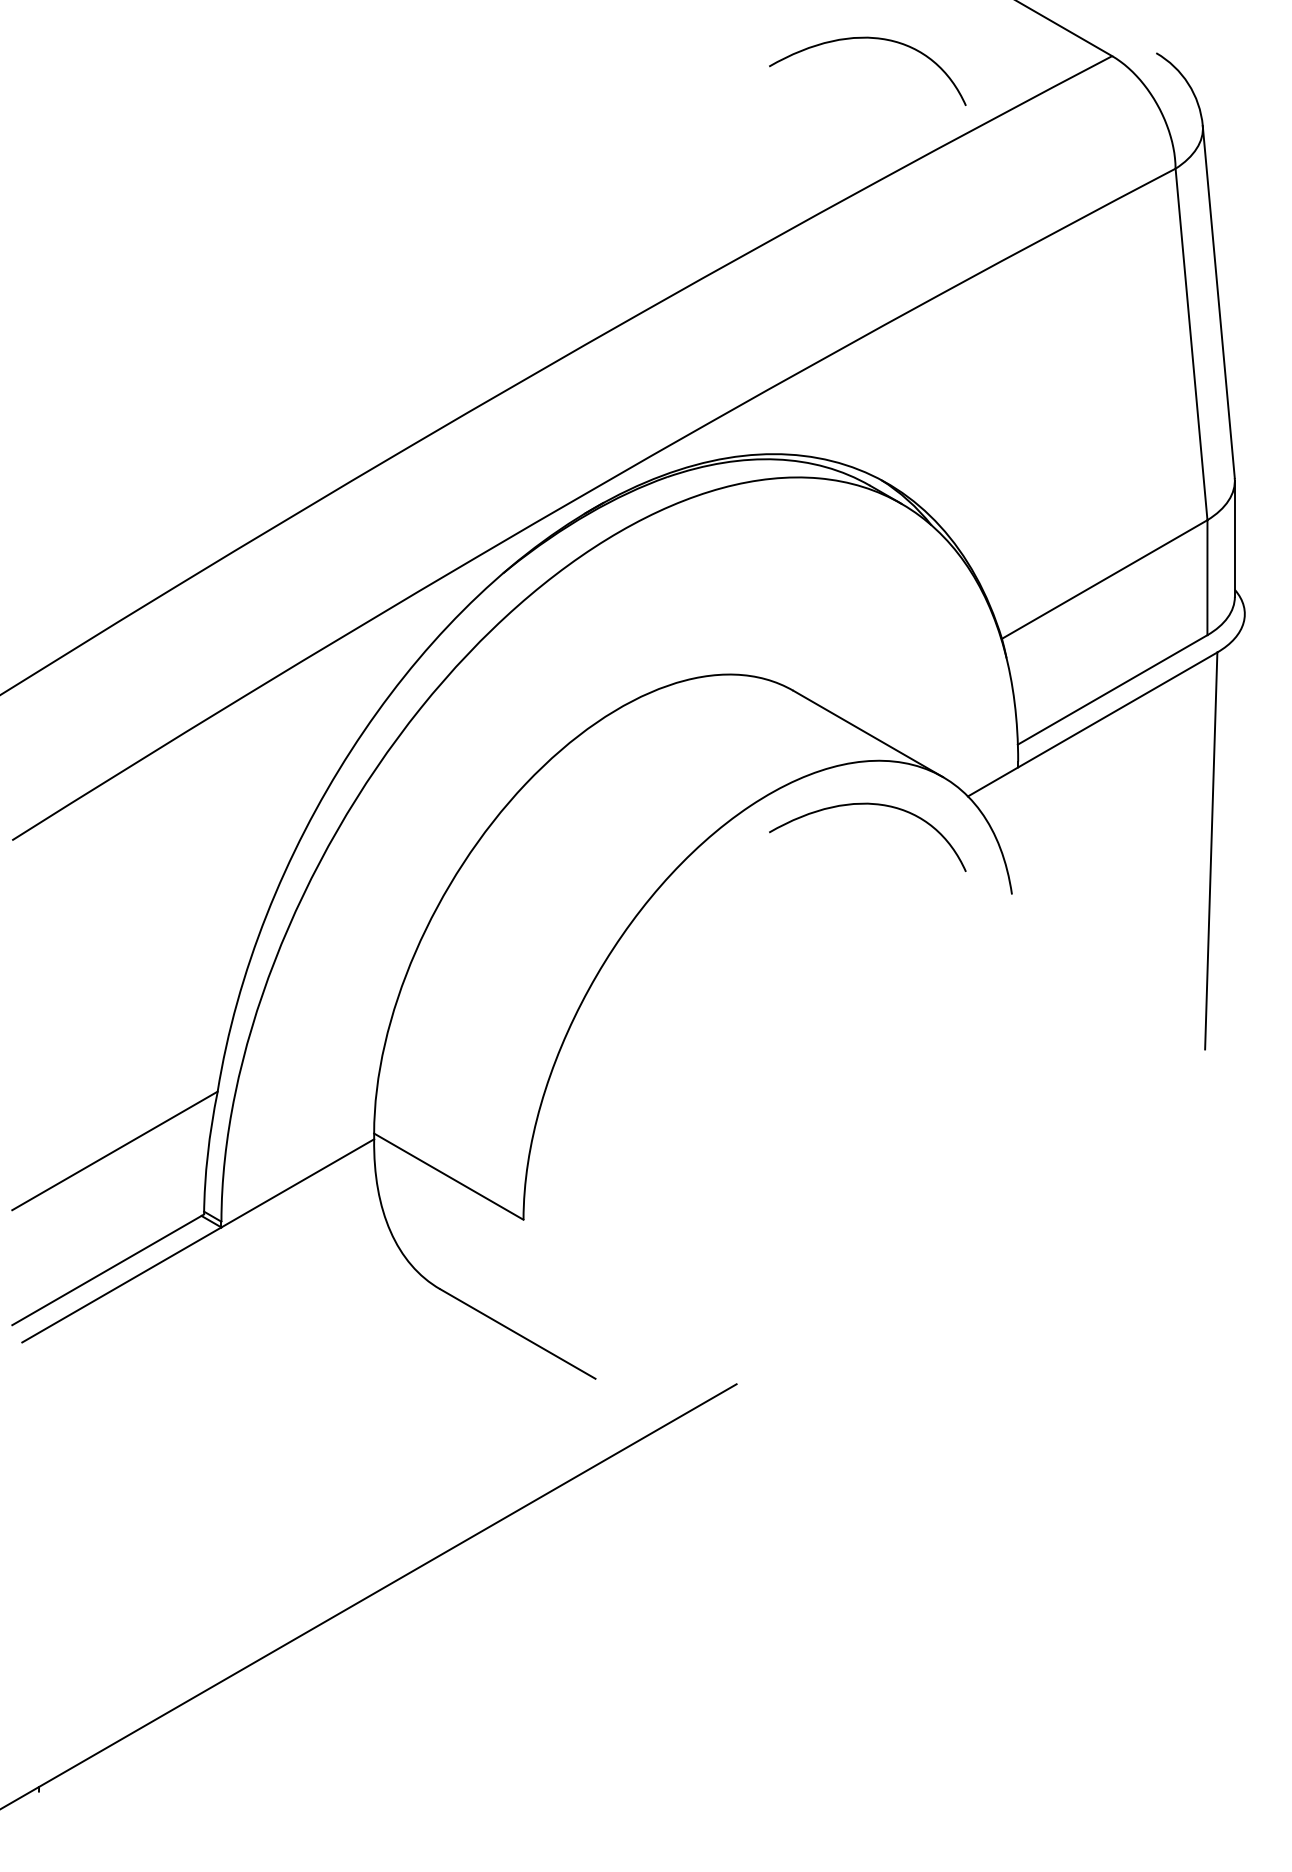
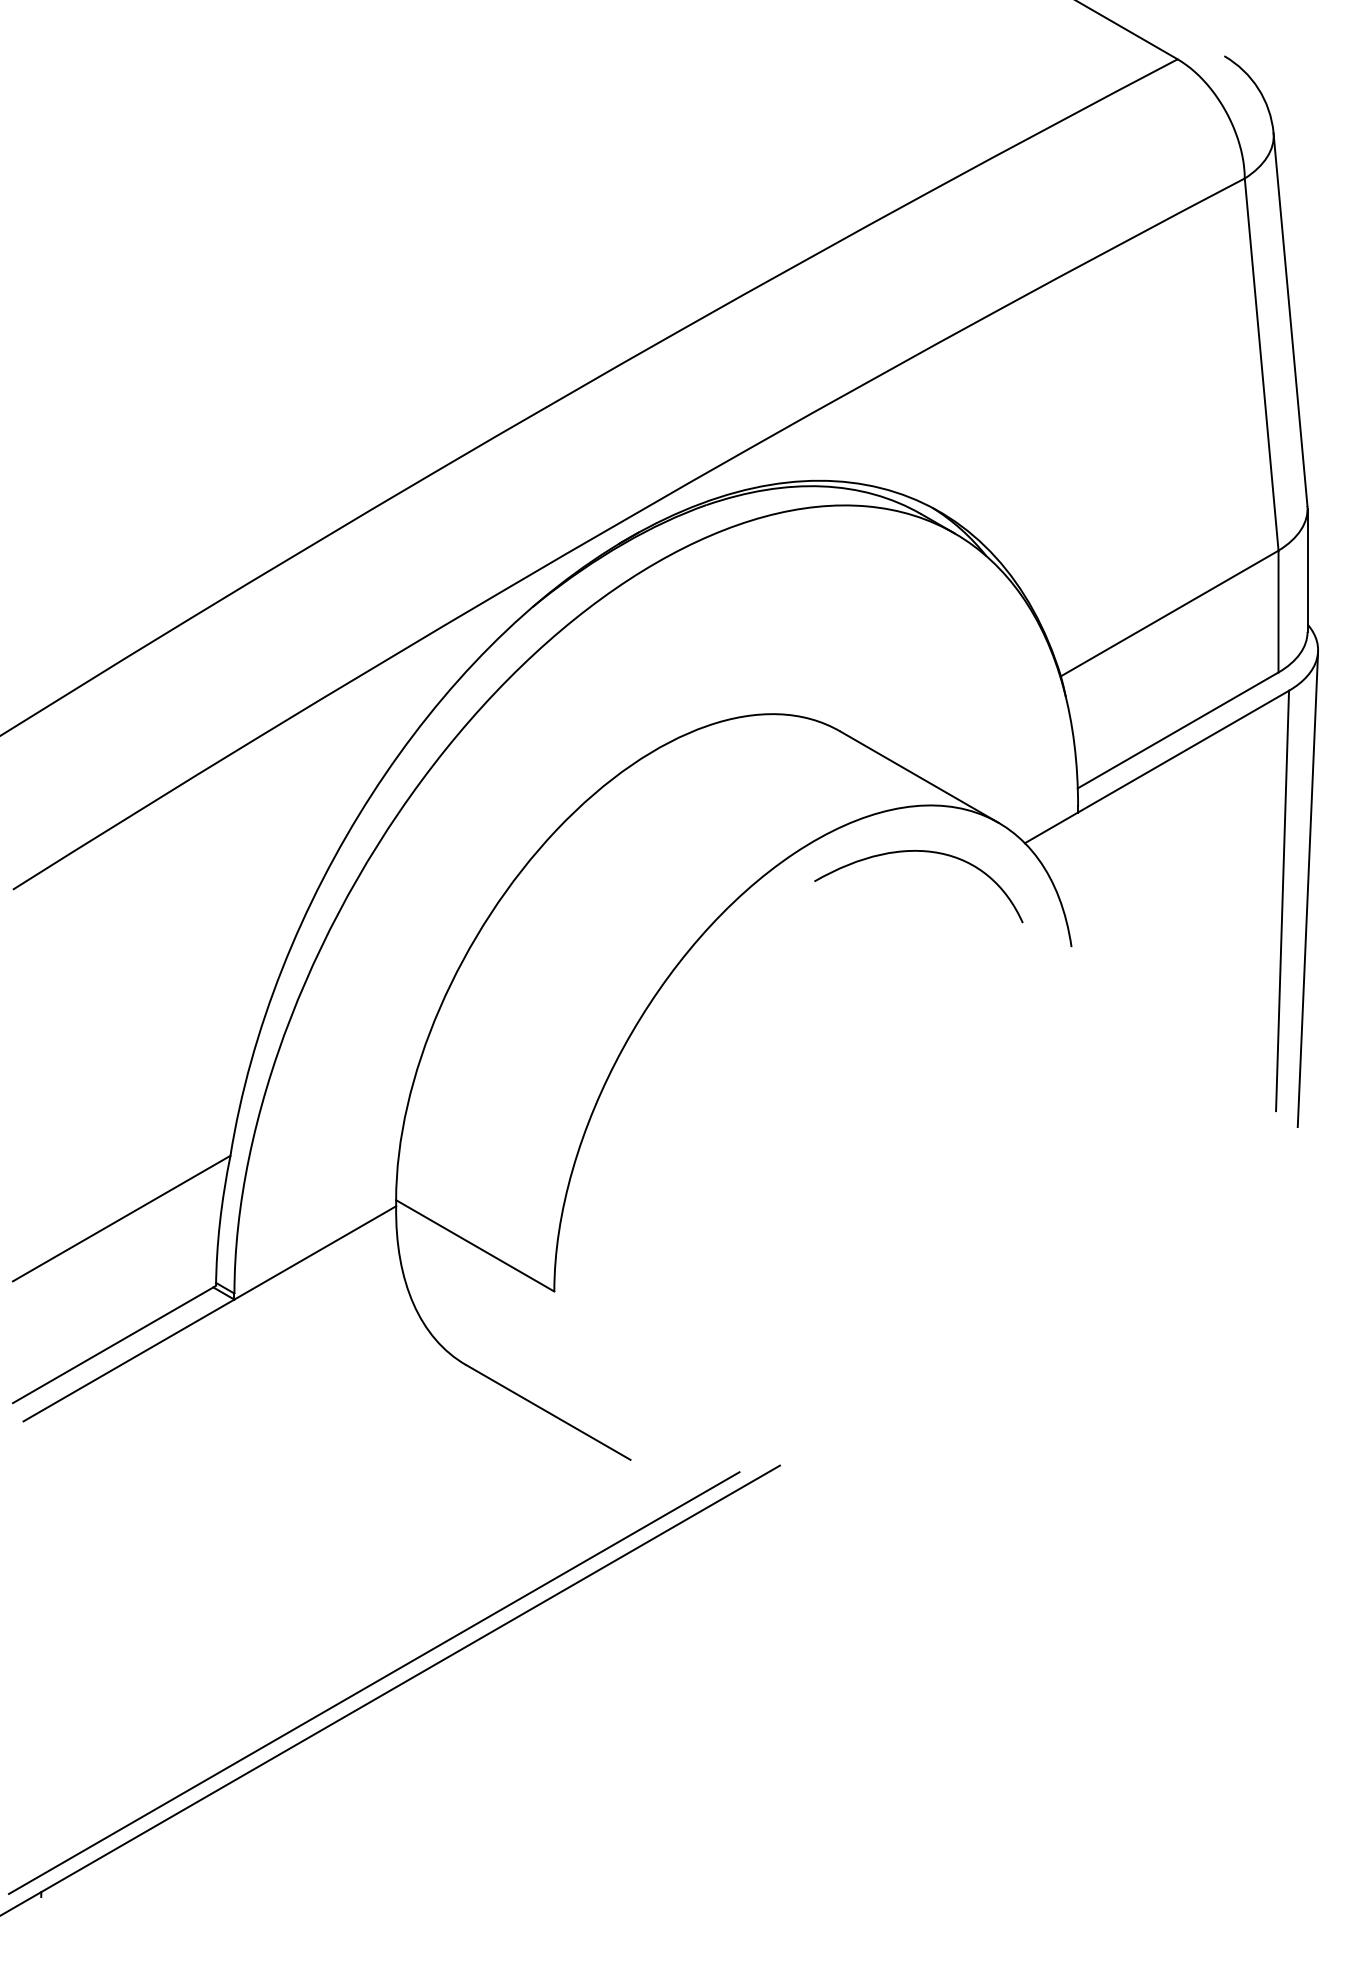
curve: (867, 38) -> (918, 40), removed
line: (1234, 839) -> (1307, 888), added
line: (353, 1589) -> (374, 1682), added

